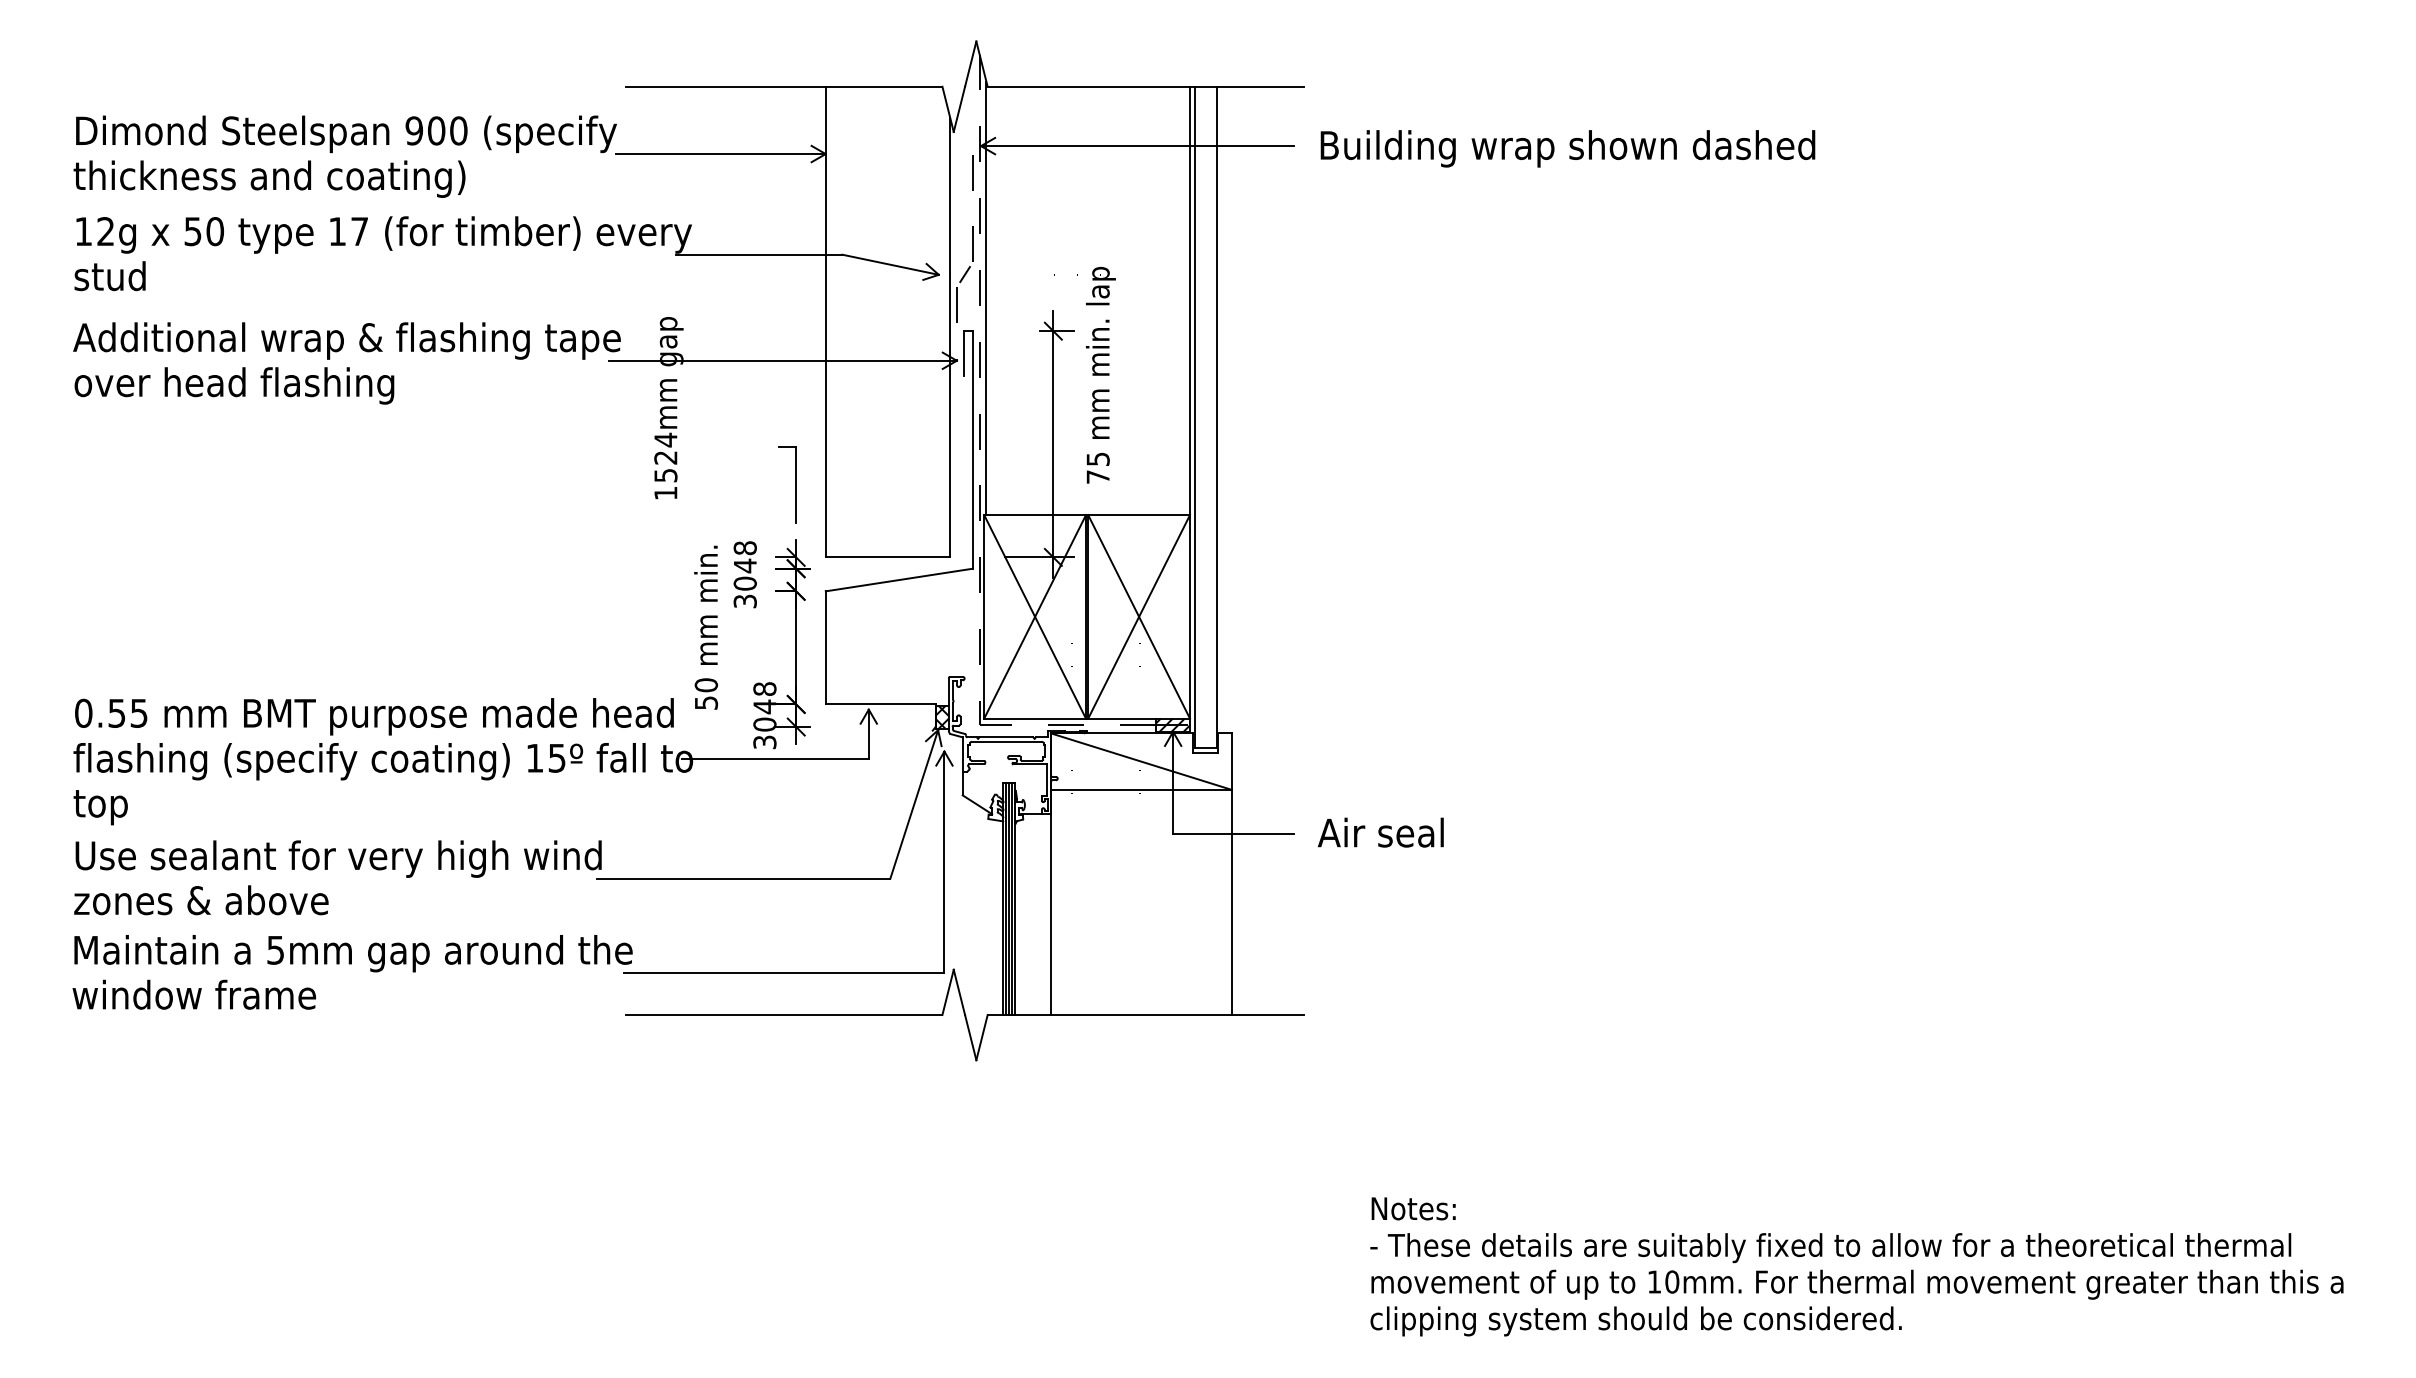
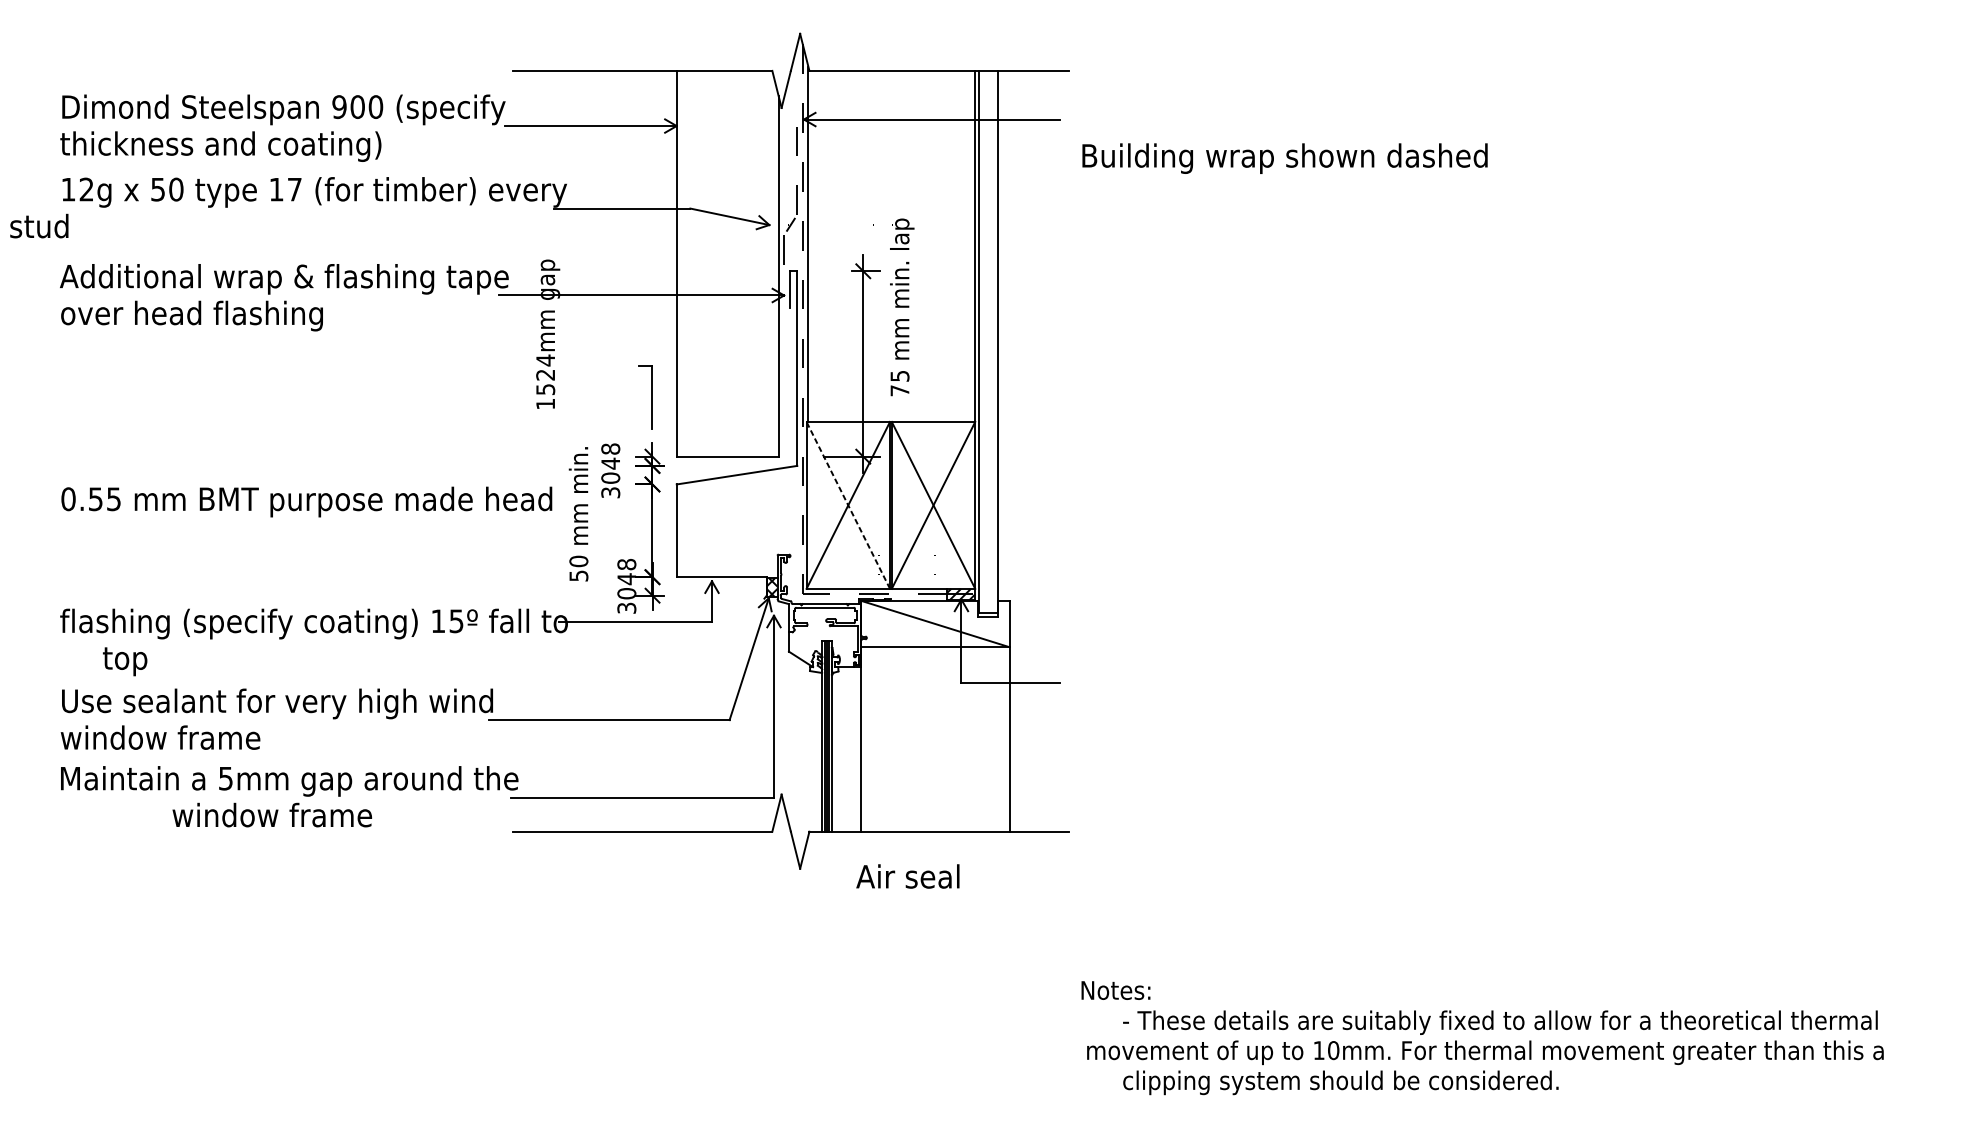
text: (1567, 148) -> (1284, 158), moved
text: (109, 276) -> (38, 226), moved
line: (1035, 616) -> (848, 505), solid -> dashed
text: (374, 716) -> (306, 501), moved
text: (100, 807) -> (124, 661), moved
text: (1380, 832) -> (907, 876), moved
text: (201, 900) -> (165, 737), zones & above -> window frame
text: (193, 994) -> (271, 814), moved
text: (1413, 1208) -> (1115, 990), moved
text: (1857, 1284) -> (1485, 1052), moved

